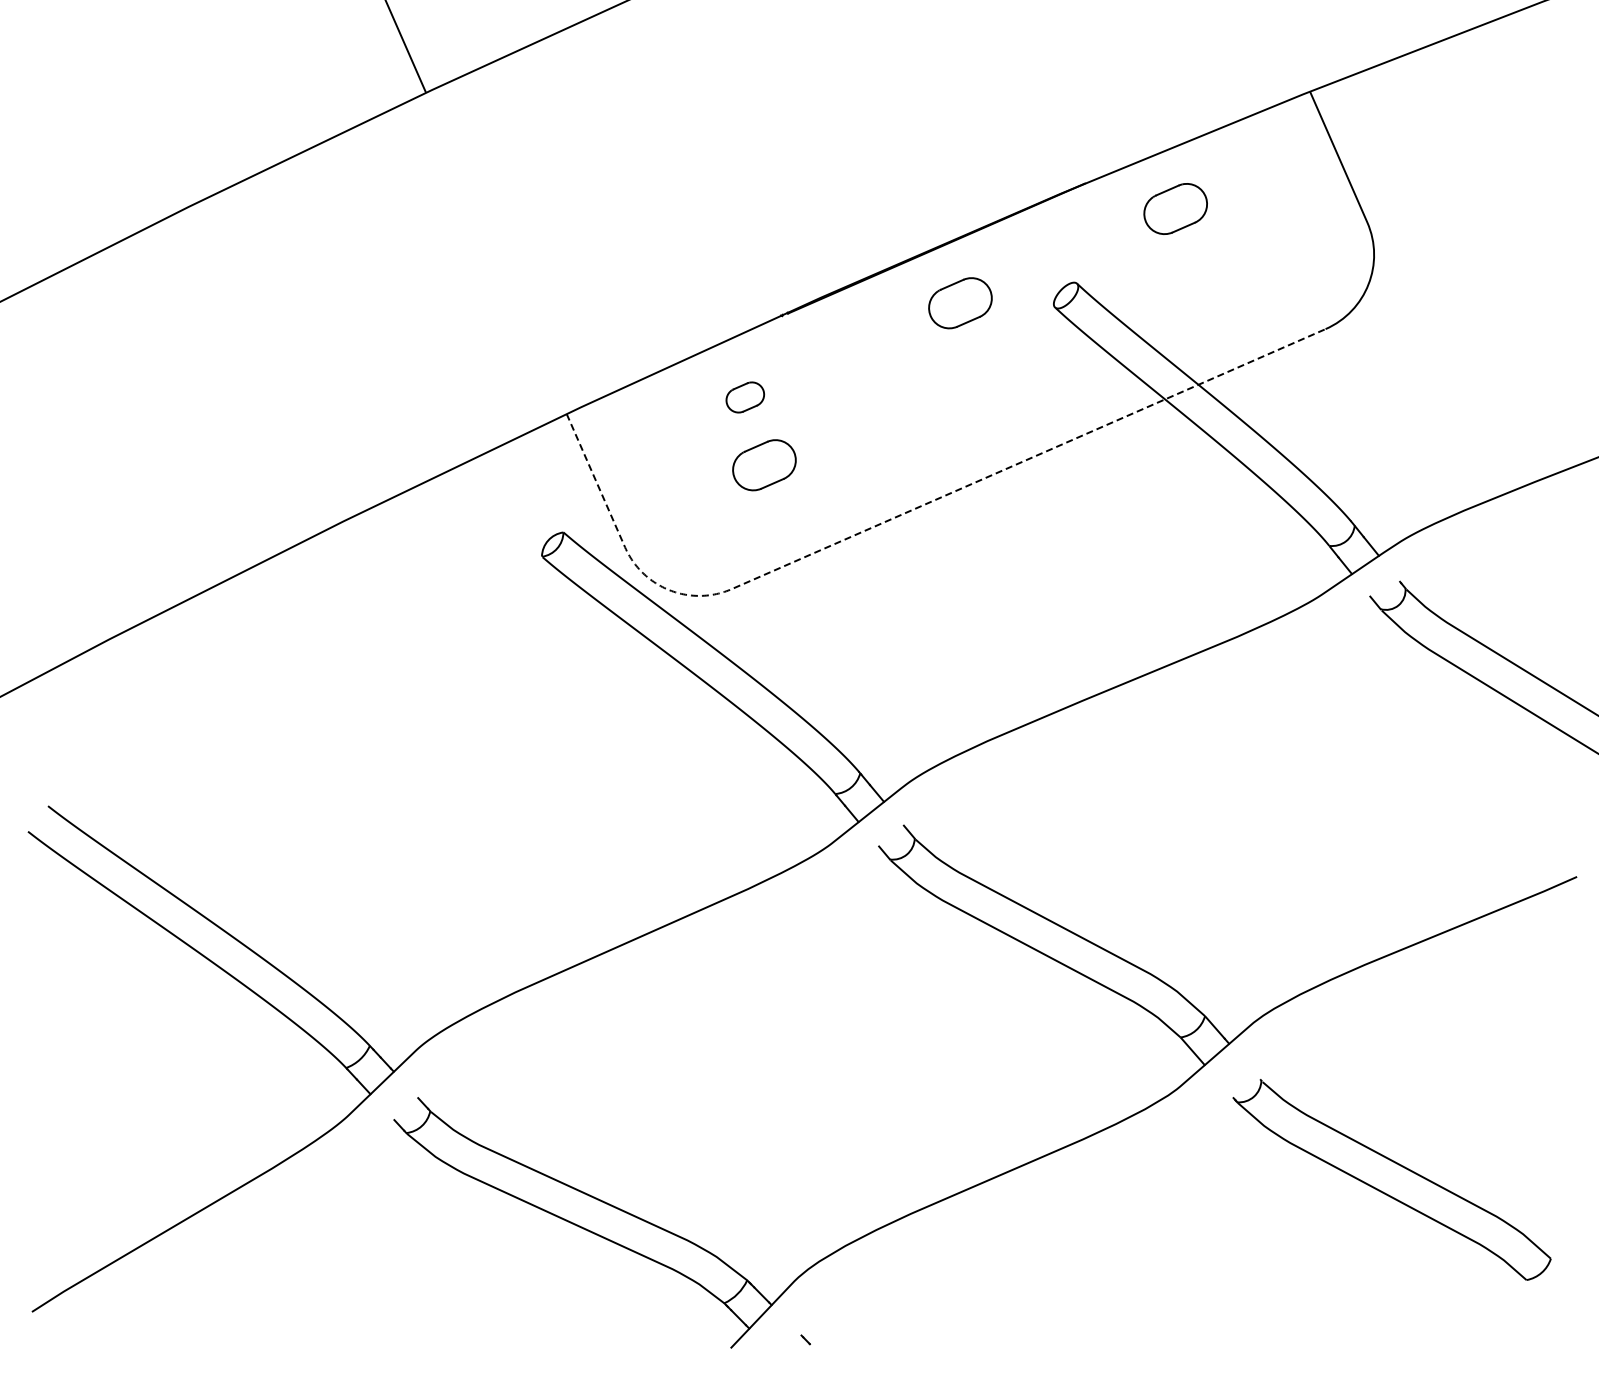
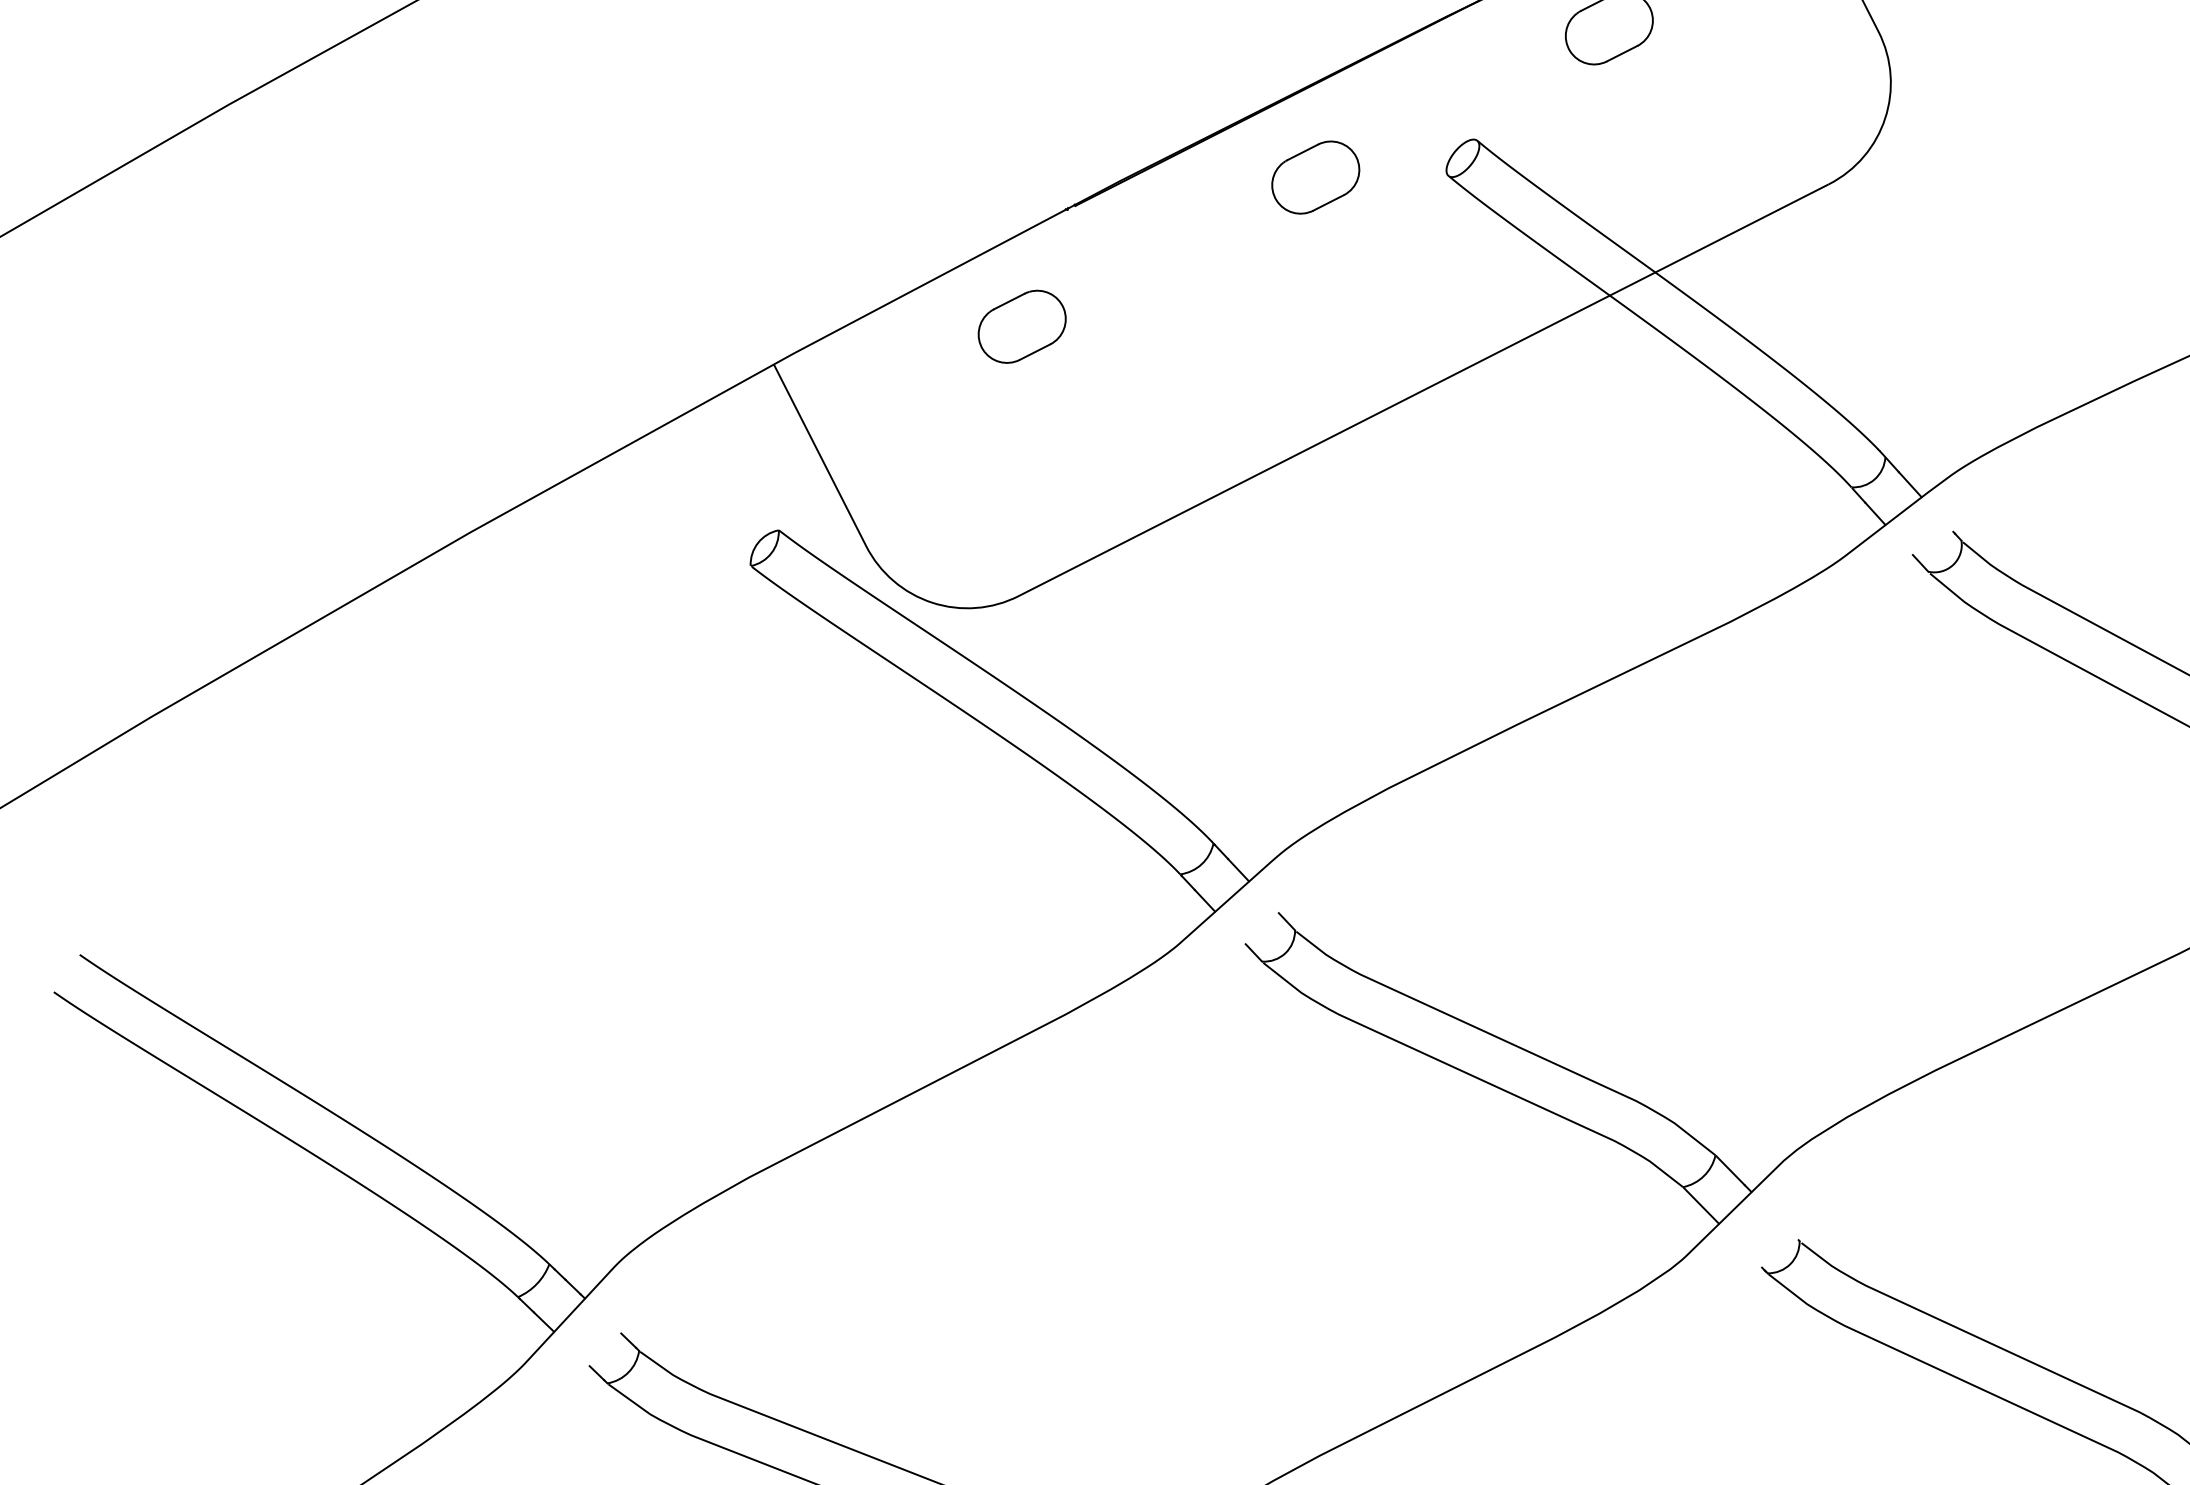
part: (745, 397) -> (1022, 326), size x1.67
part: (764, 465) -> (1054, 420), removed
line: (893, 518) -> (1239, 484), dashed -> solid

